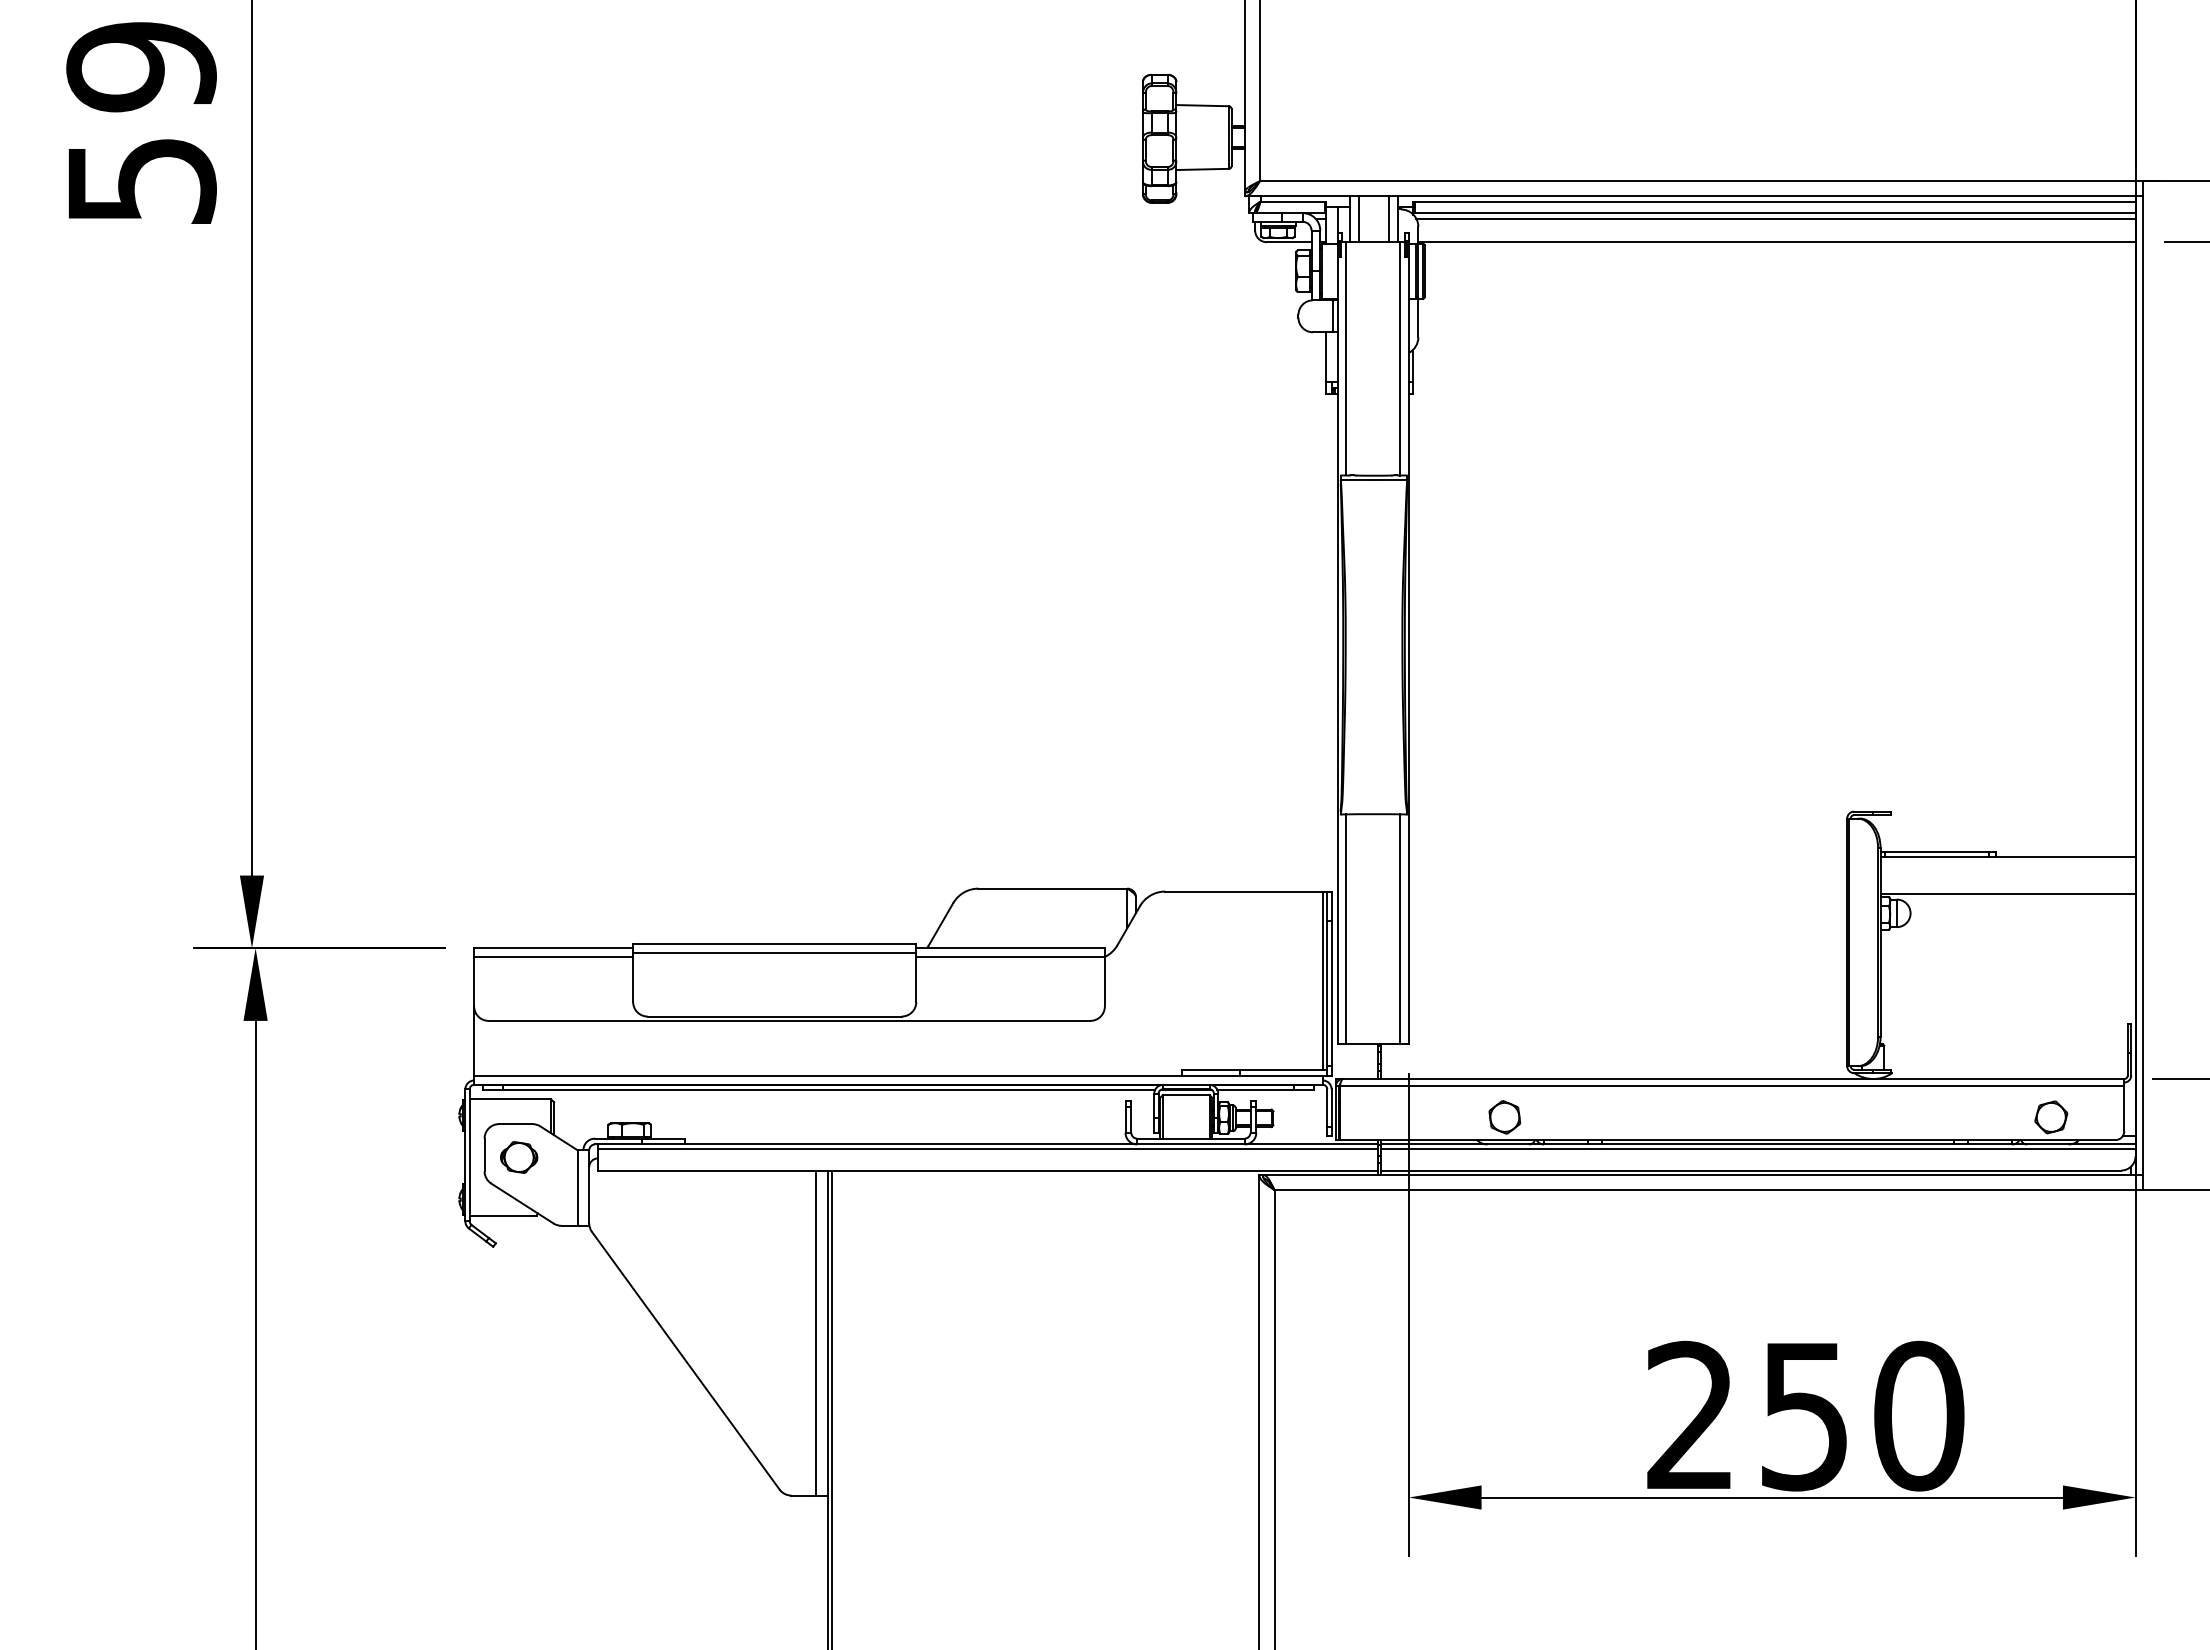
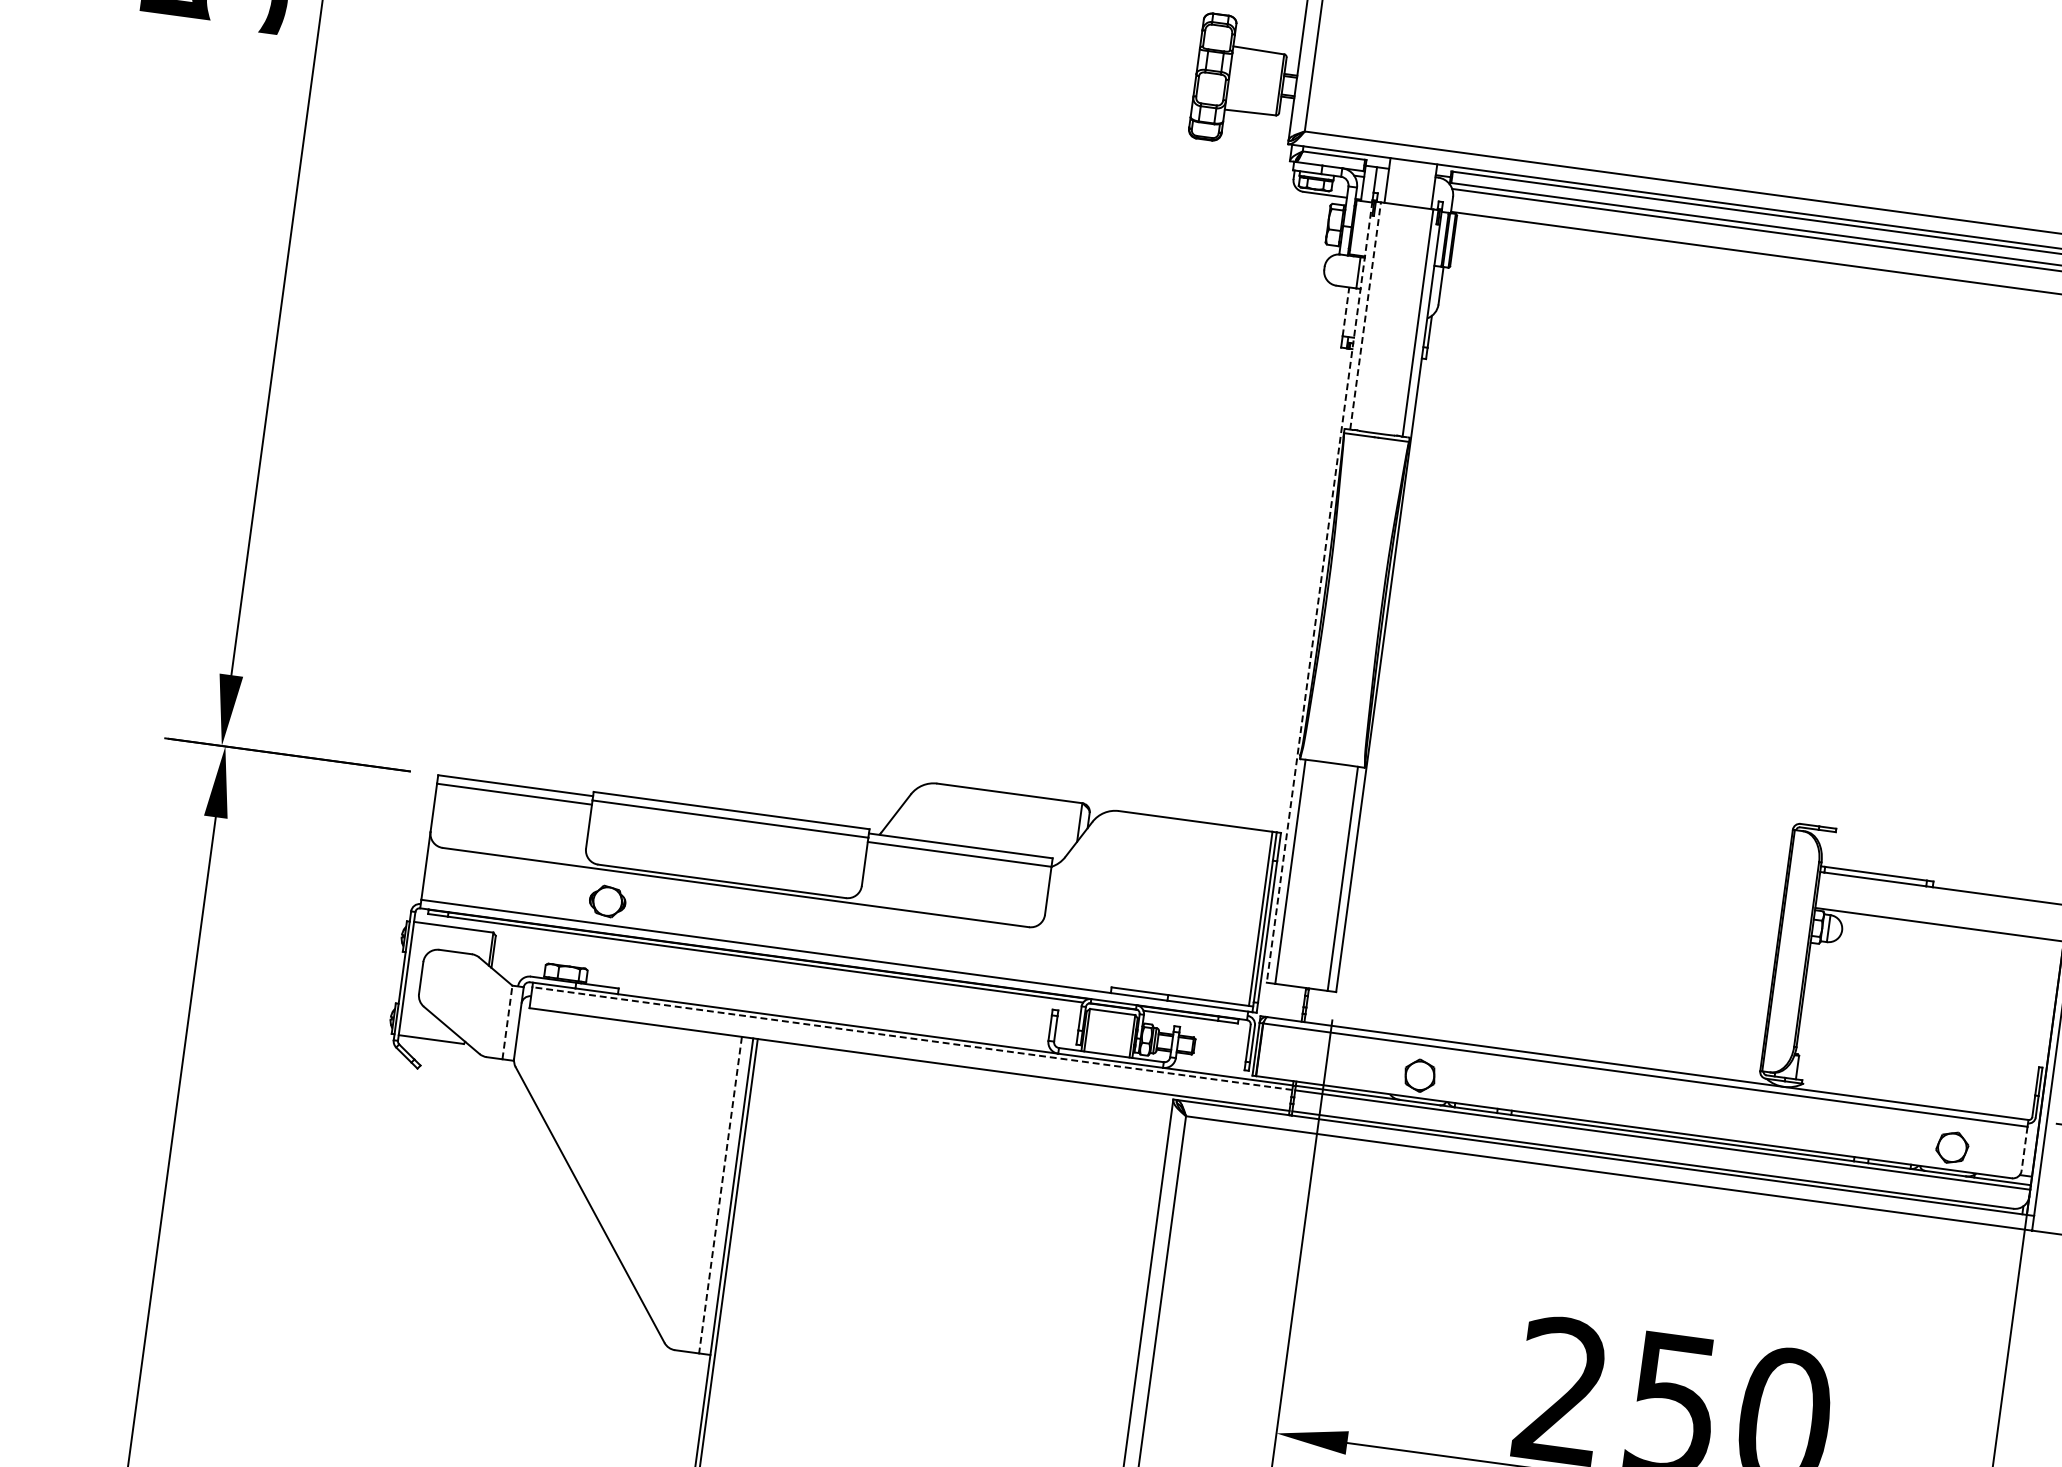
line: (1358, 219) -> (1395, 181), removed
line: (1389, 219) -> (1425, 185), removed
line: (1326, 356) -> (1346, 311), solid -> dashed
line: (1346, 358) -> (1365, 315), solid -> dashed
line: (1337, 643) -> (1319, 592), solid -> dashed
line: (2124, 1108) -> (2024, 1148), solid -> dashed
line: (987, 1149) -> (911, 1038), solid -> dashed
part: (519, 1157) -> (608, 901), moved
line: (577, 1188) -> (507, 1022), solid -> dashed
line: (815, 1333) -> (720, 1195), solid -> dashed

